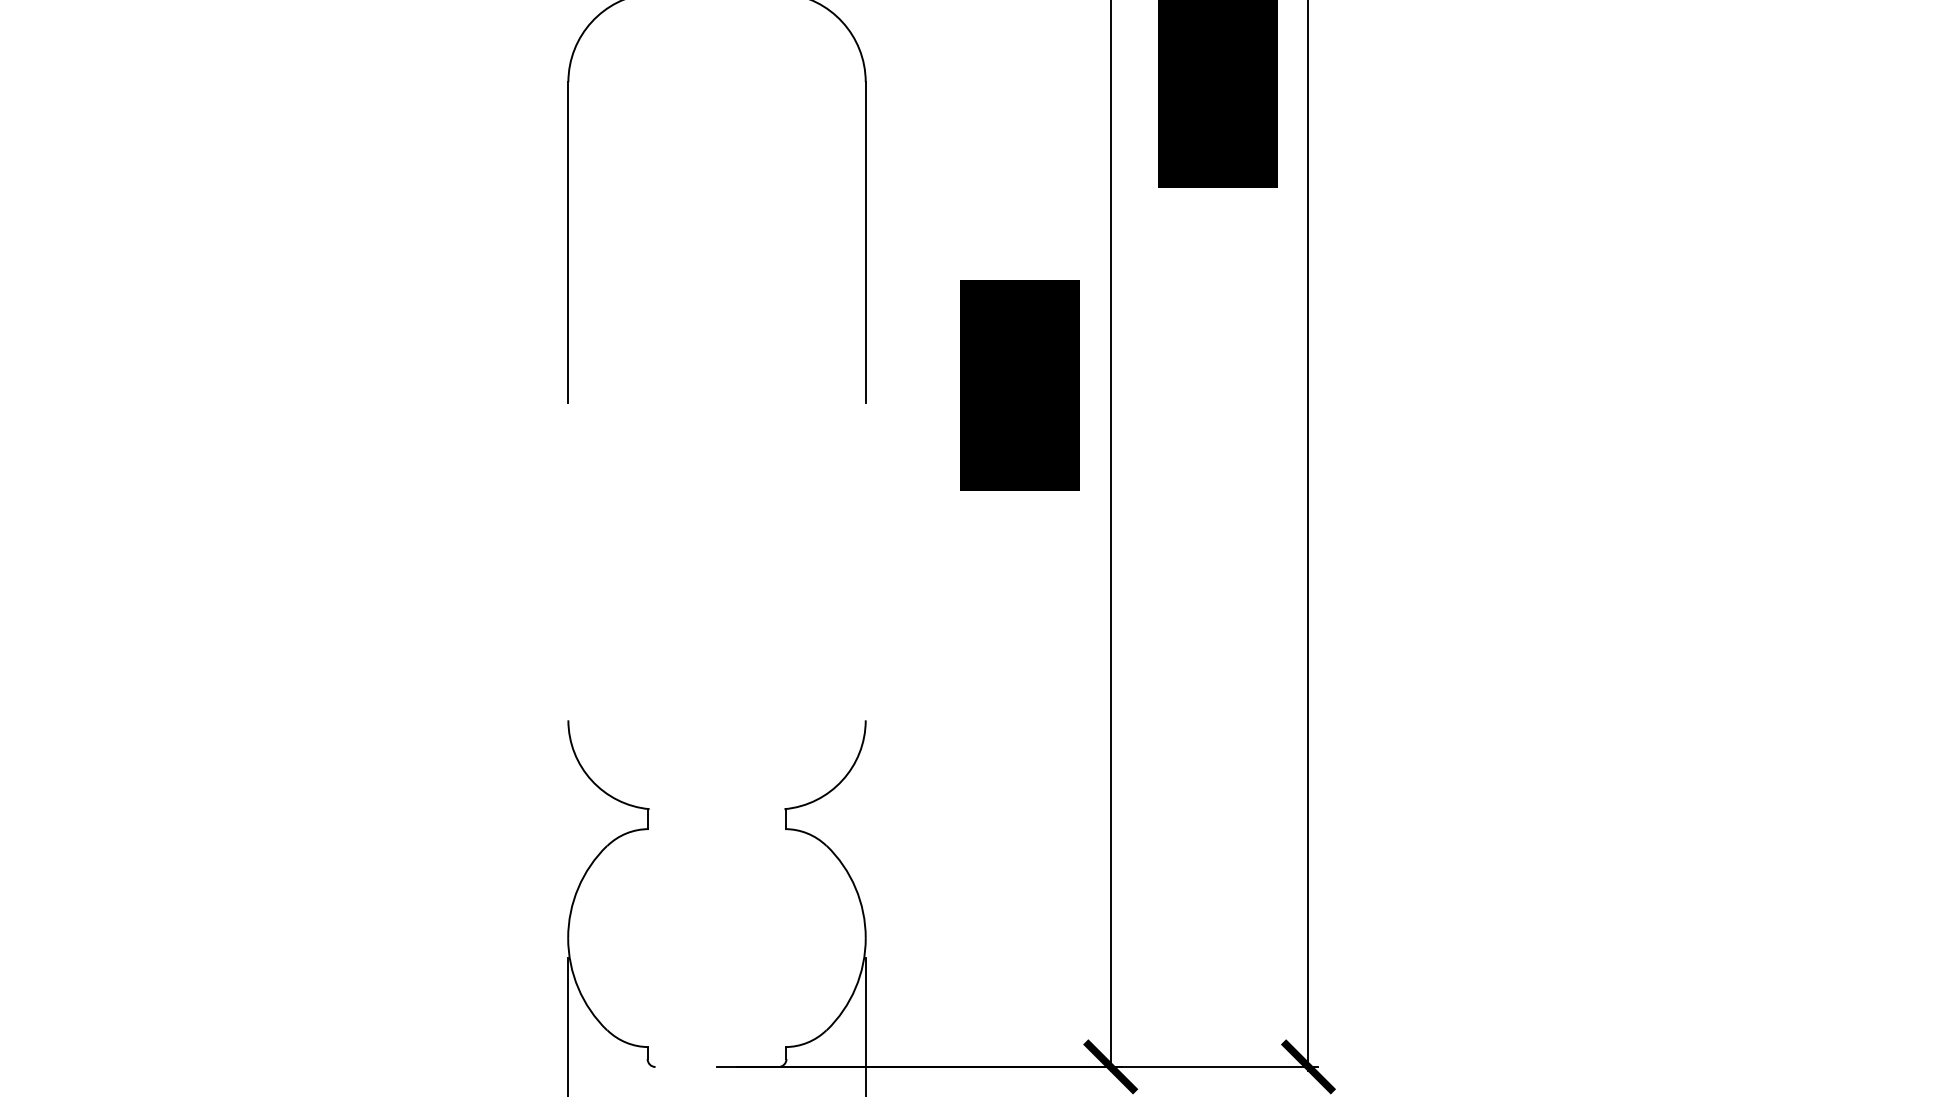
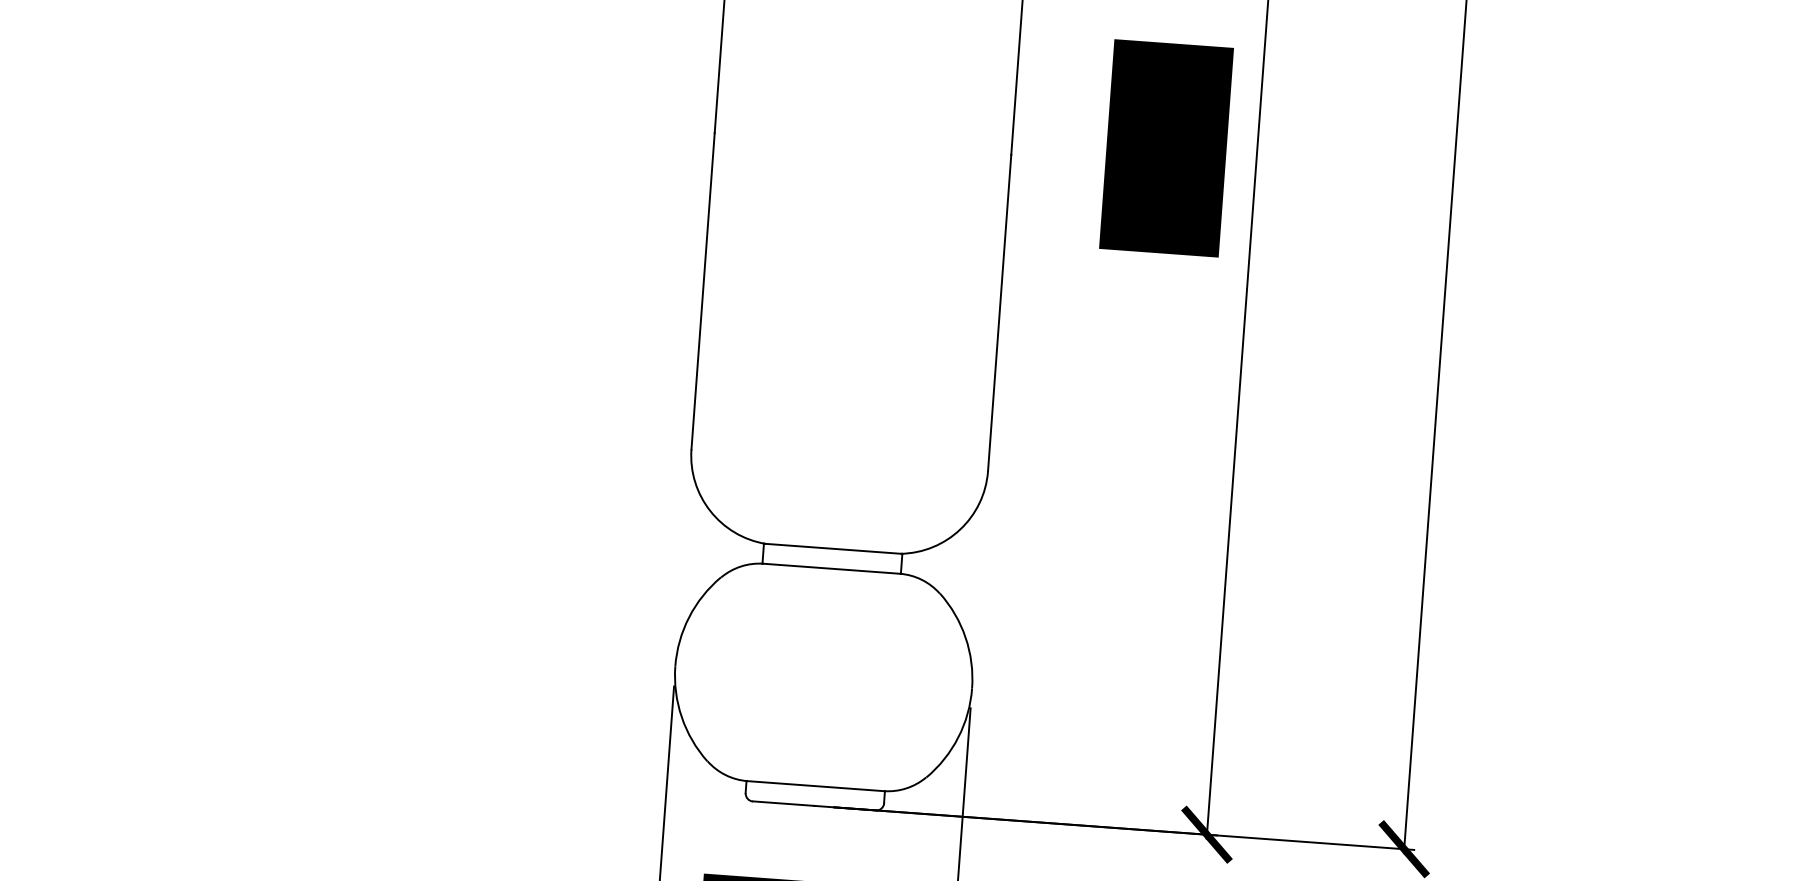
line: (568, 561) -> (703, 290), added
line: (865, 561) -> (999, 312), added
line: (716, 809) -> (832, 549), added
line: (716, 829) -> (831, 569), added
line: (716, 1047) -> (815, 786), added
line: (685, 1066) -> (782, 803), added

